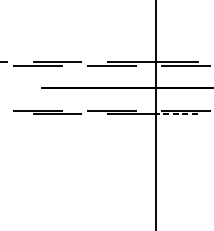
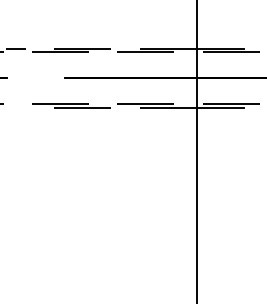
line: (176, 114) -> (220, 108), dashed -> solid

